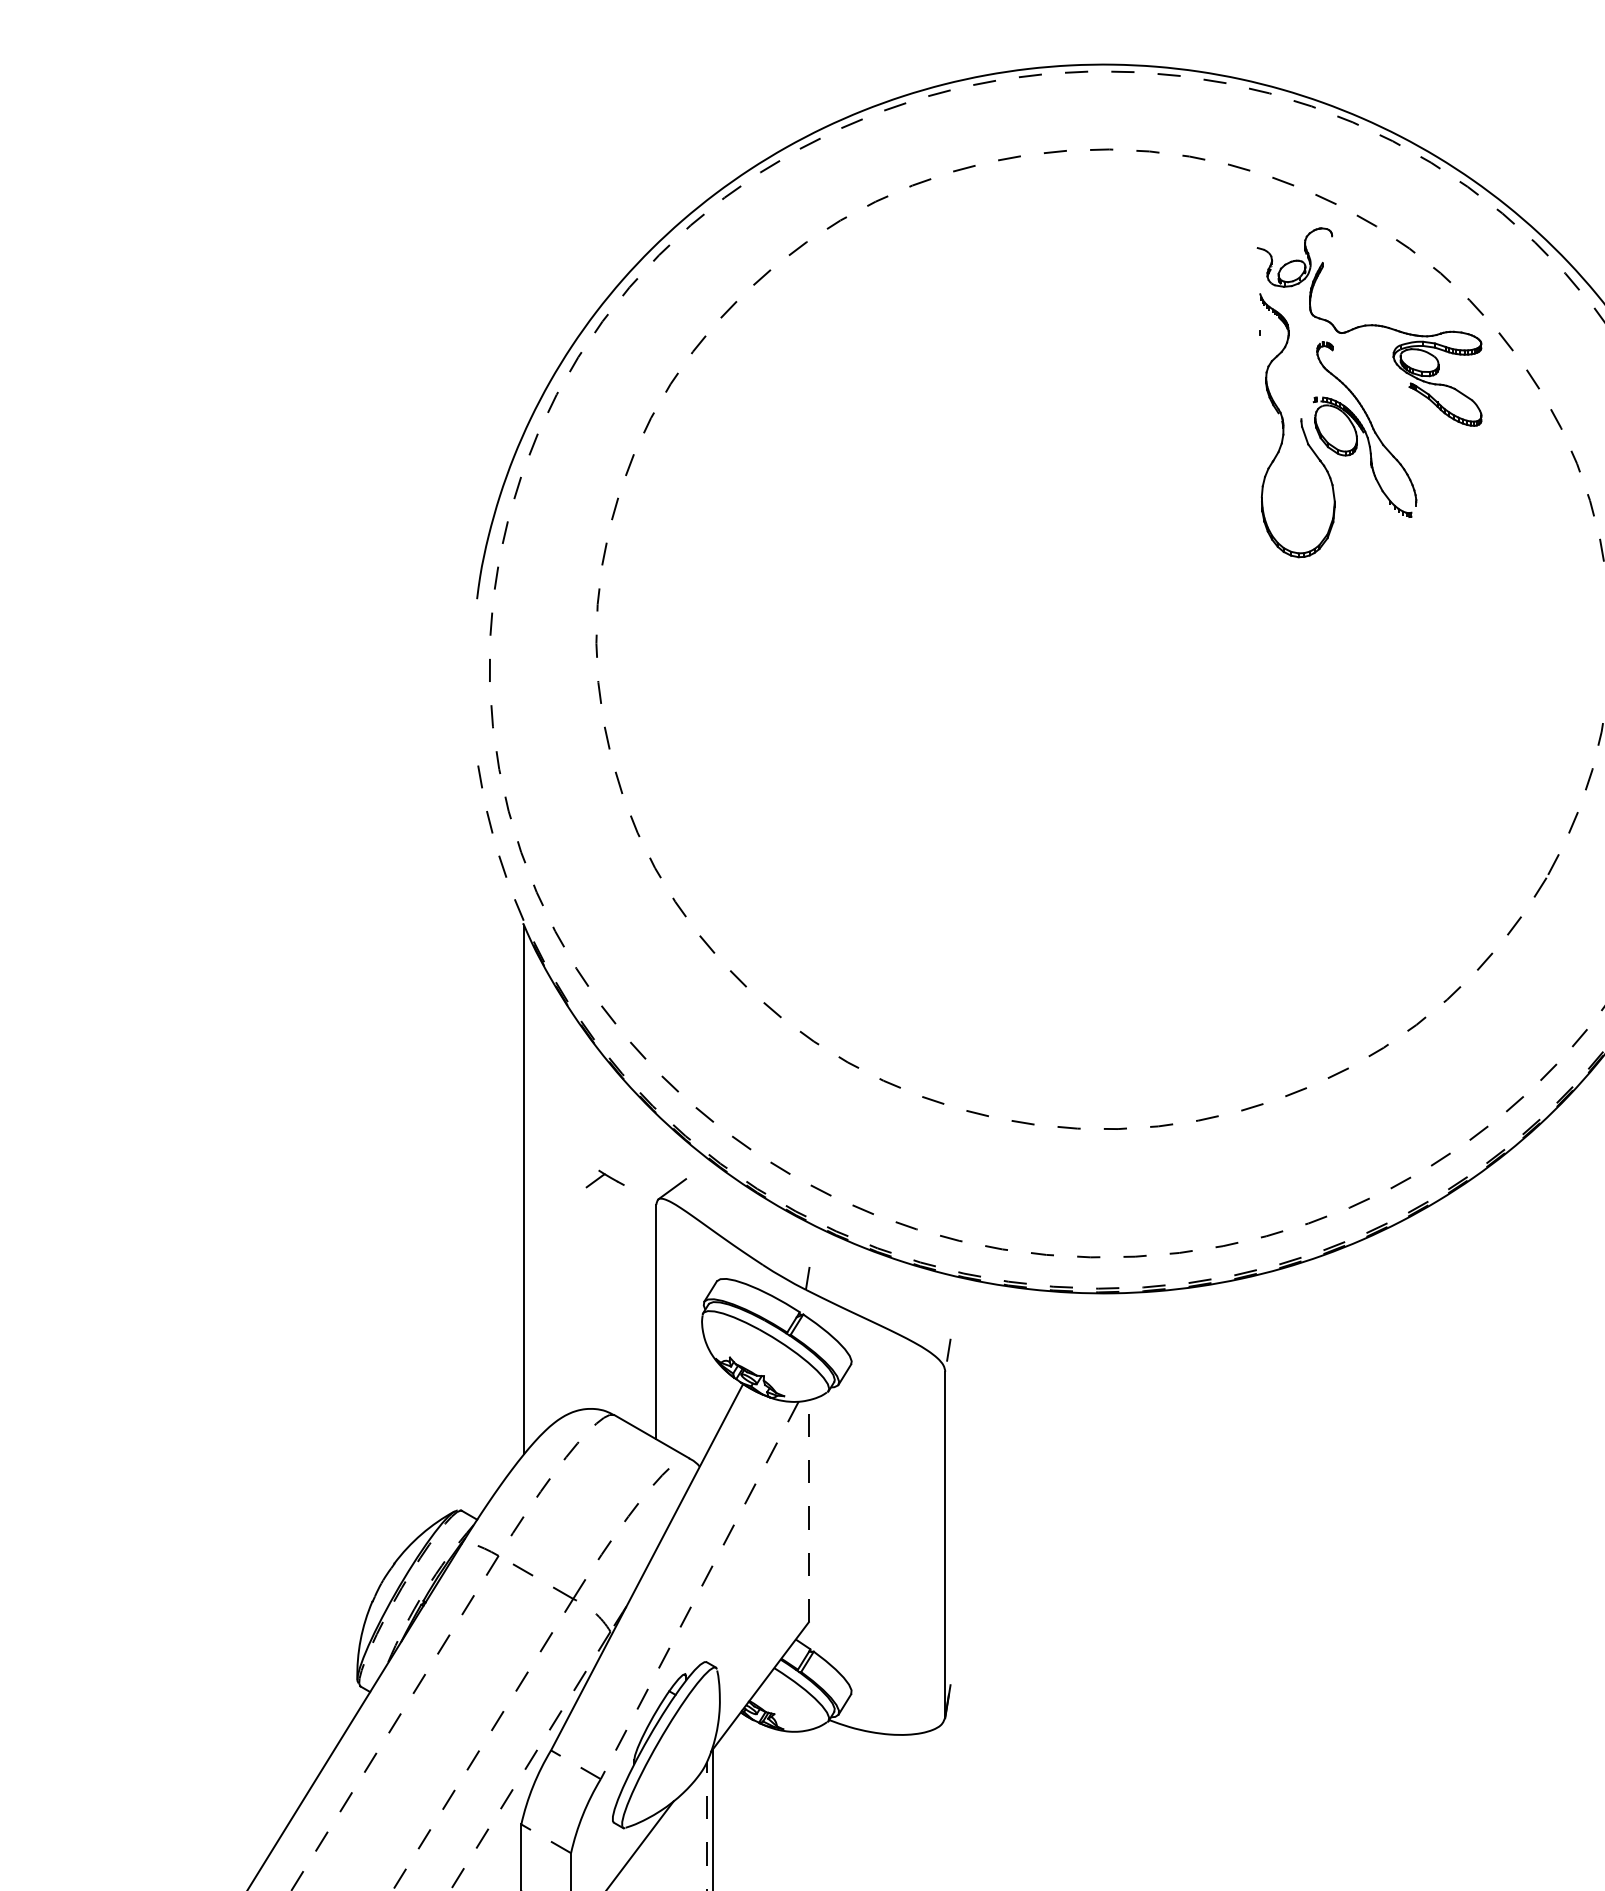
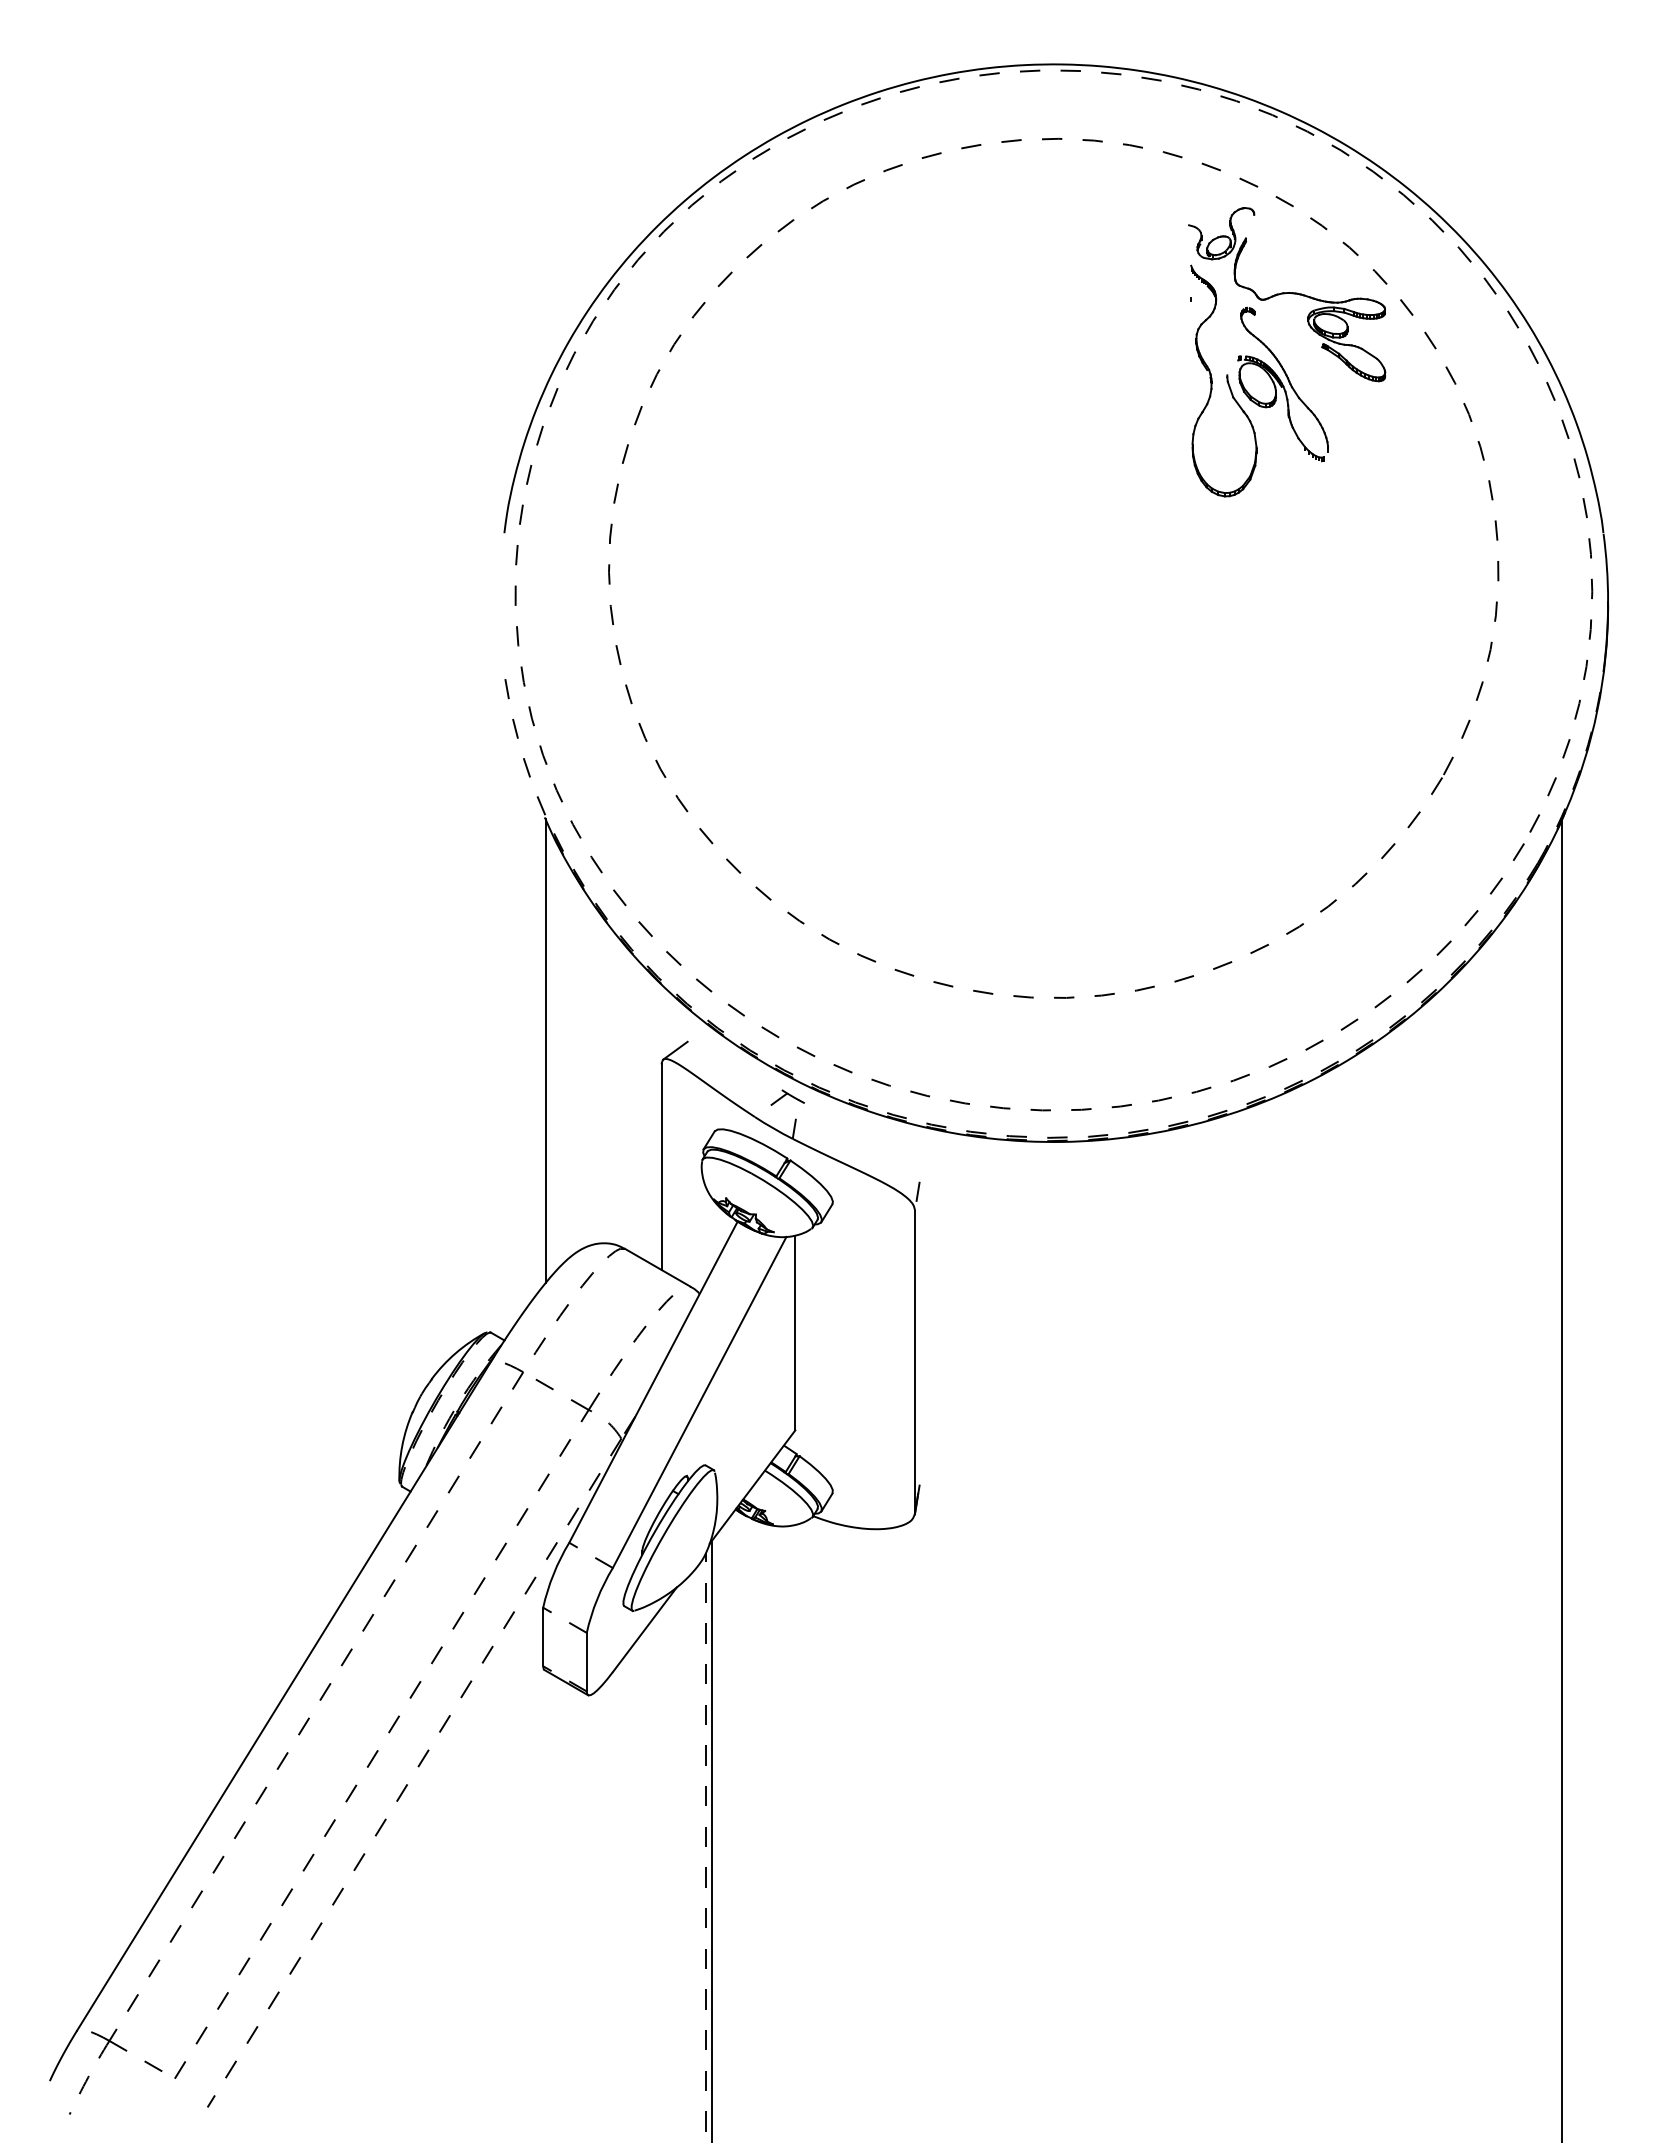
part: (604, 1178) -> (787, 1097), moved
line: (809, 1510) -> (795, 1332), dashed -> solid
line: (699, 1590) -> (699, 1402), dashed -> solid

